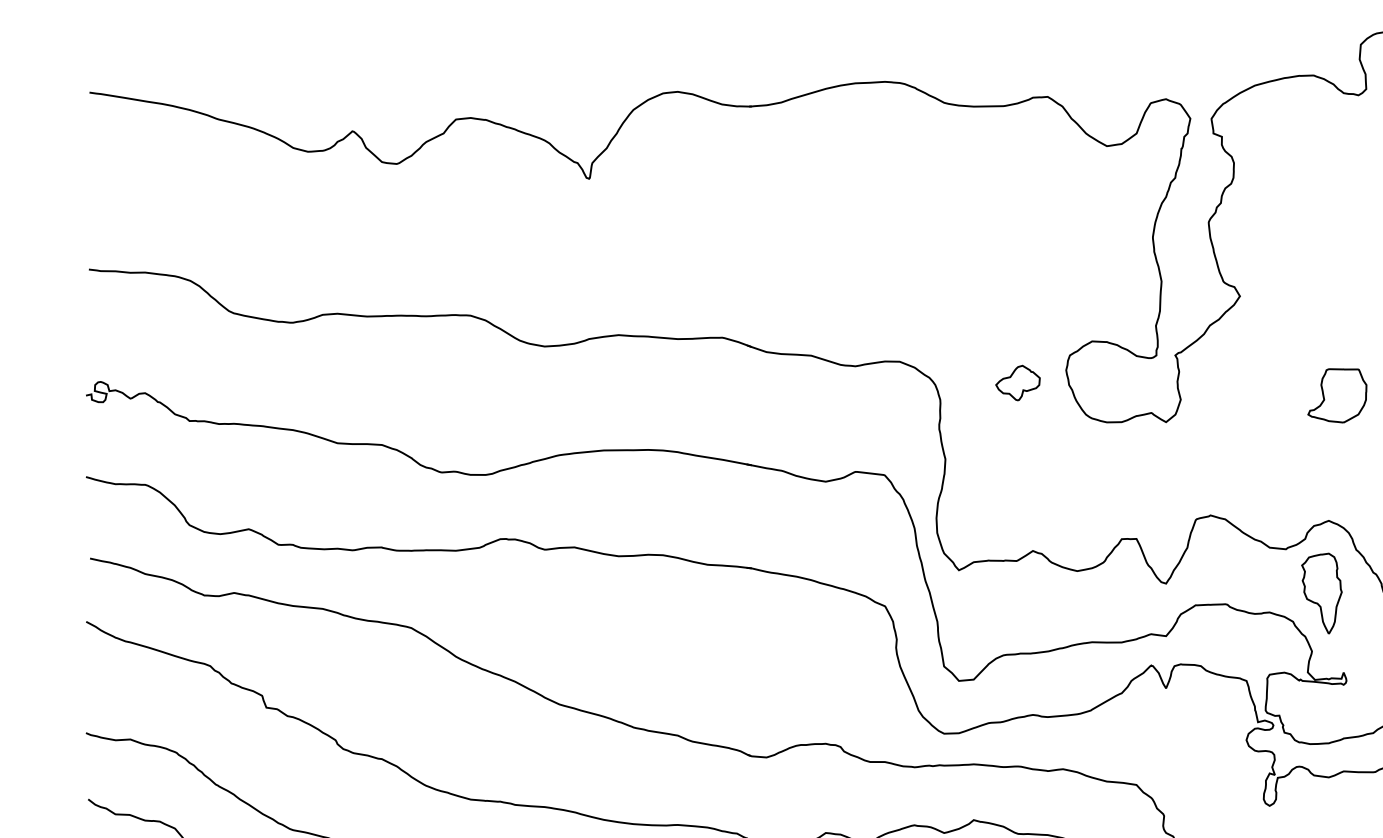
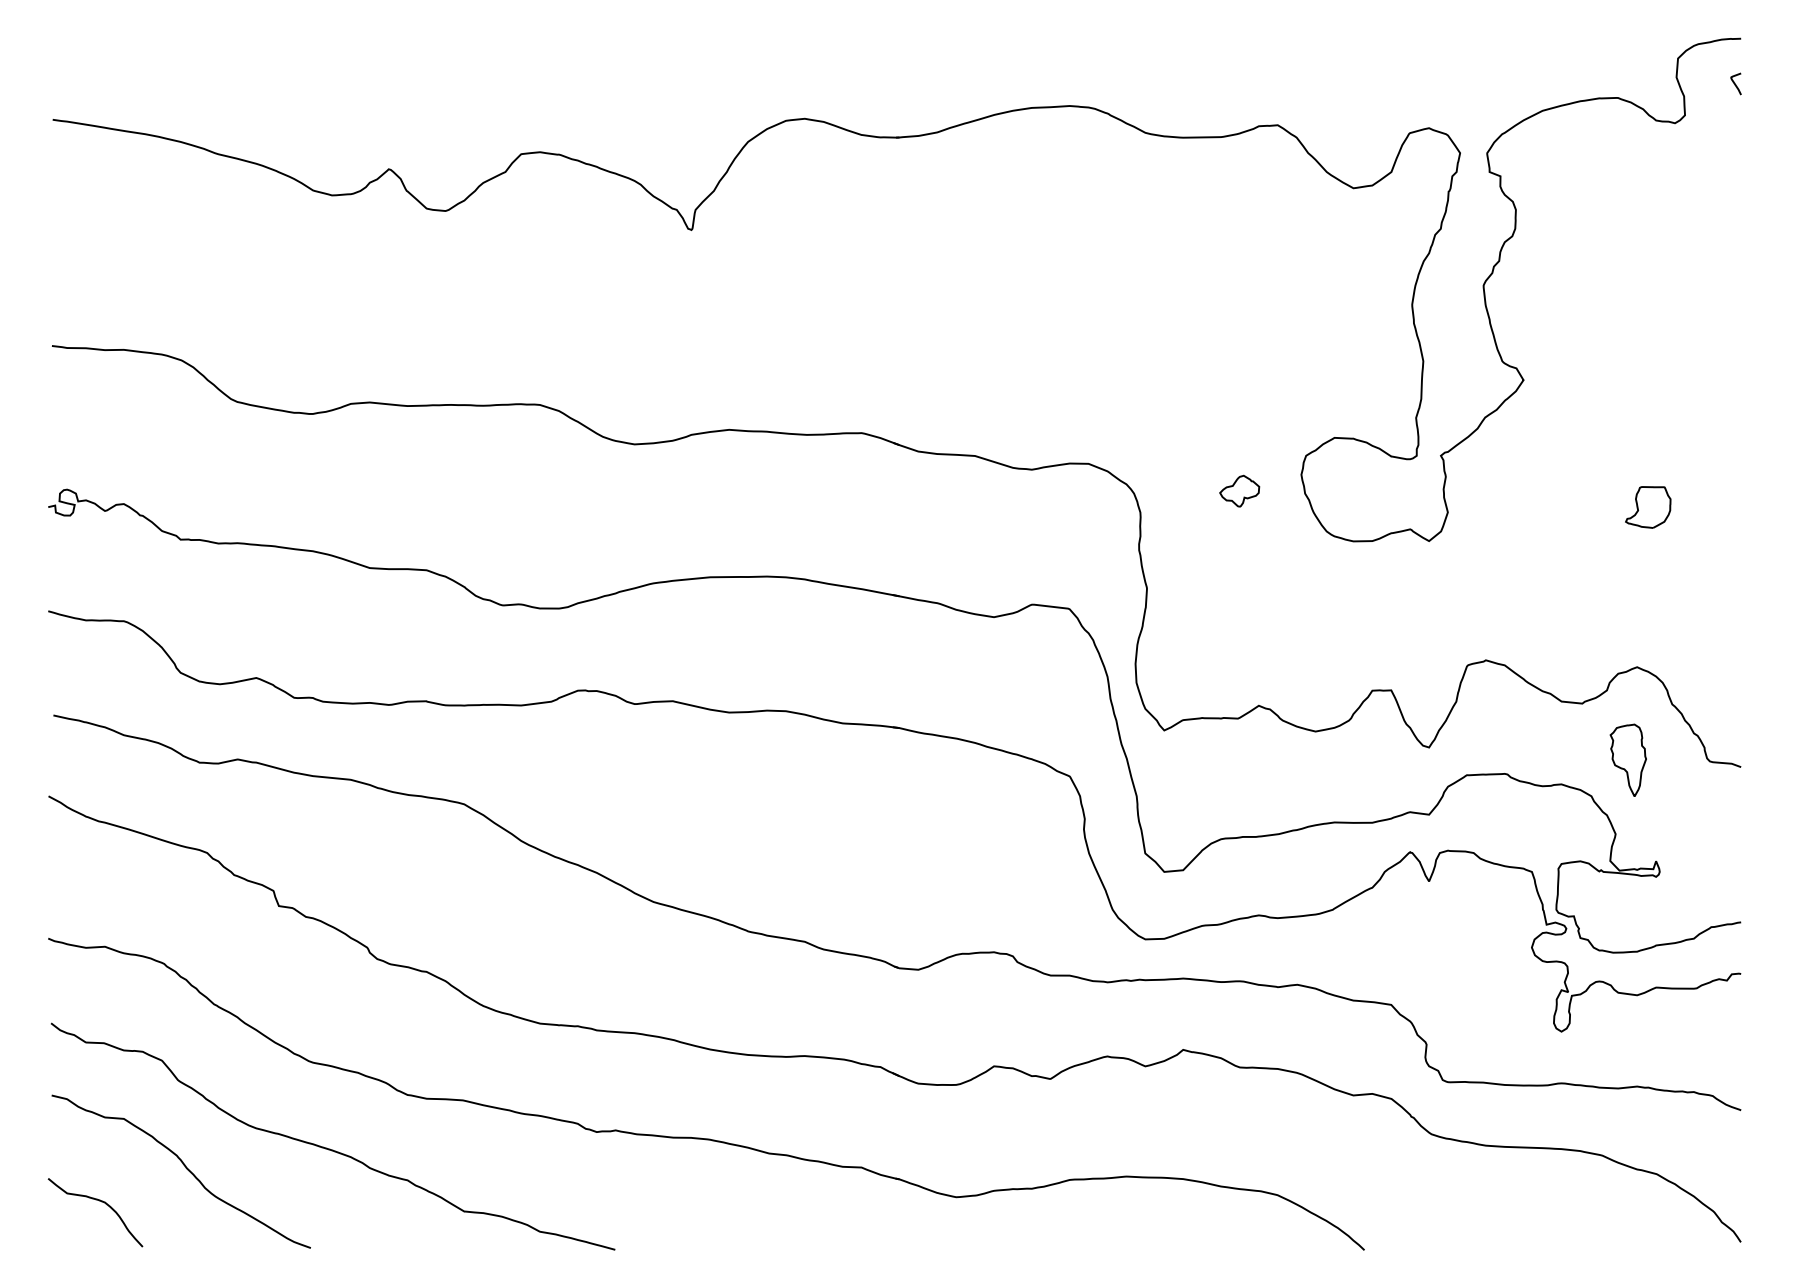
part: (1017, 383) -> (1239, 491), size x0.7
part: (1337, 395) -> (1648, 507), size x0.6
part: (1322, 593) -> (1628, 760), size x0.7

